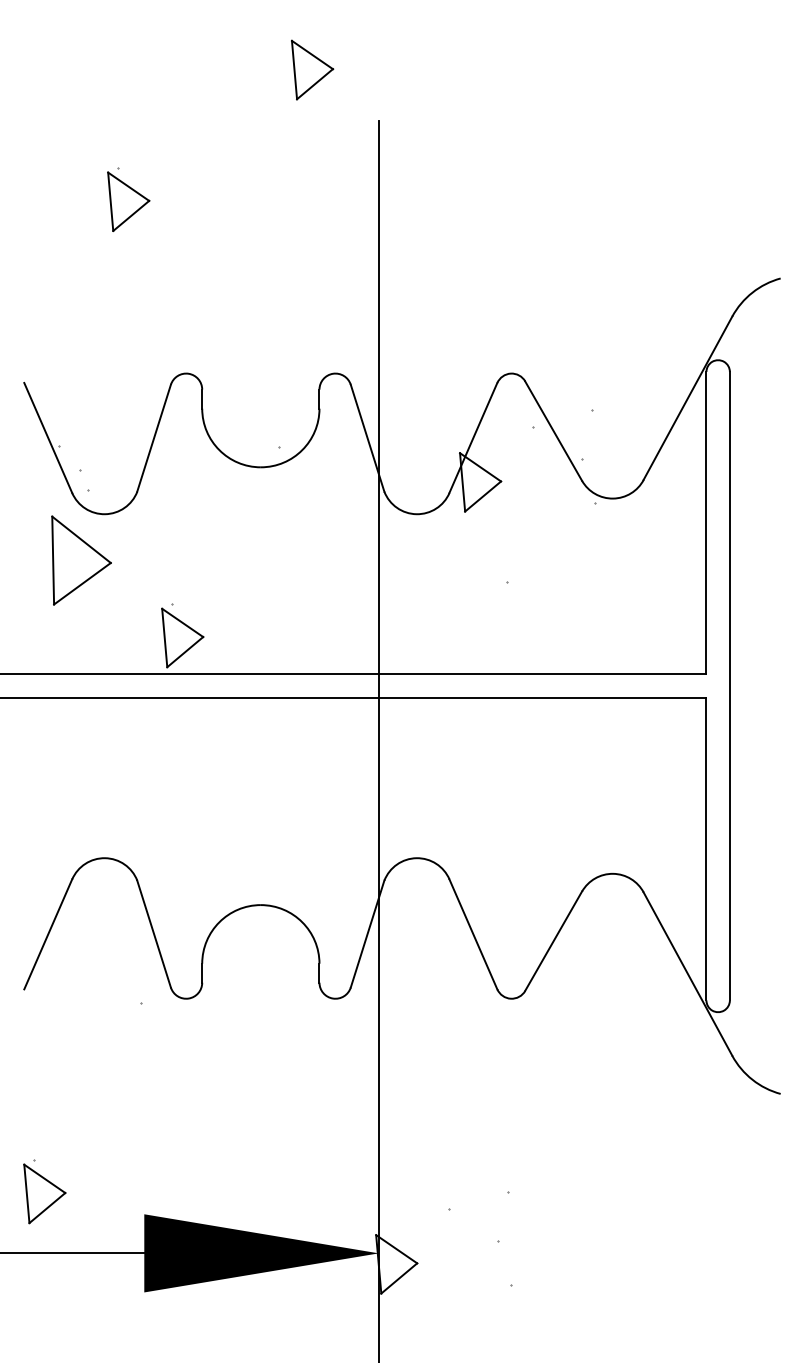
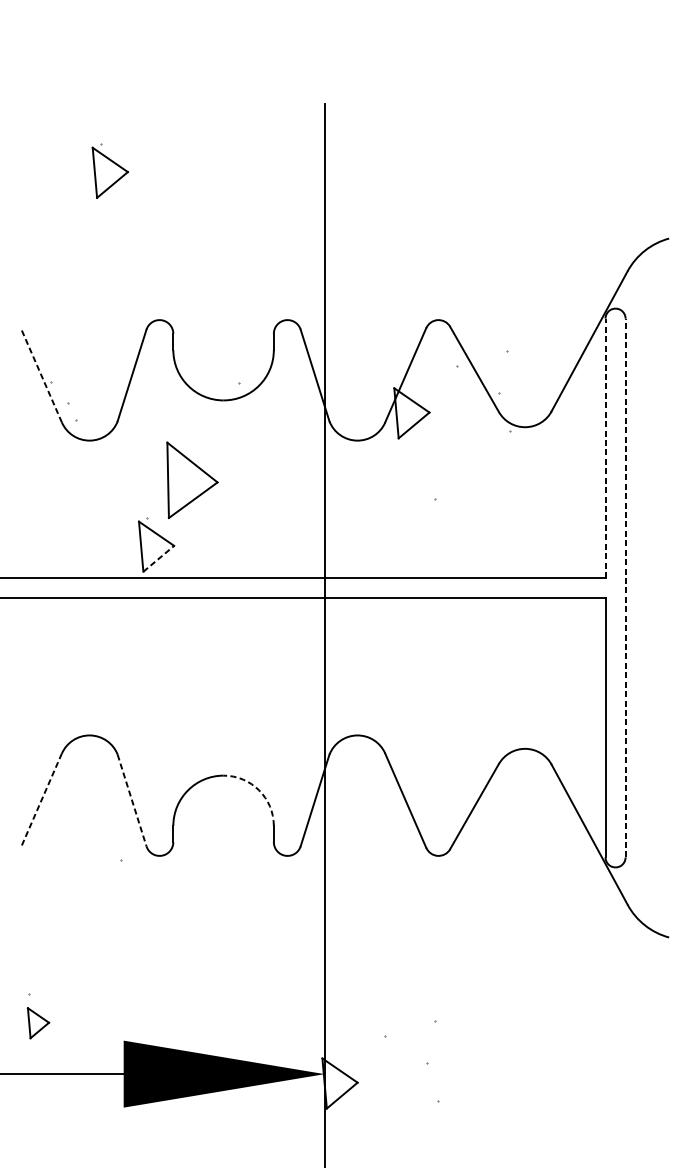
part: (312, 69) -> (267, 59), removed
line: (48, 437) -> (41, 374), solid -> dashed
line: (706, 522) -> (605, 447), solid -> dashed
part: (81, 560) -> (192, 480), moved
line: (185, 651) -> (159, 558), solid -> dashed
line: (729, 685) -> (625, 587), solid -> dashed
arc: (302, 922) -> (259, 790), solid -> dashed
line: (48, 934) -> (41, 800), solid -> dashed
line: (154, 934) -> (132, 800), solid -> dashed
part: (44, 1193) -> (38, 1022), size x0.6

